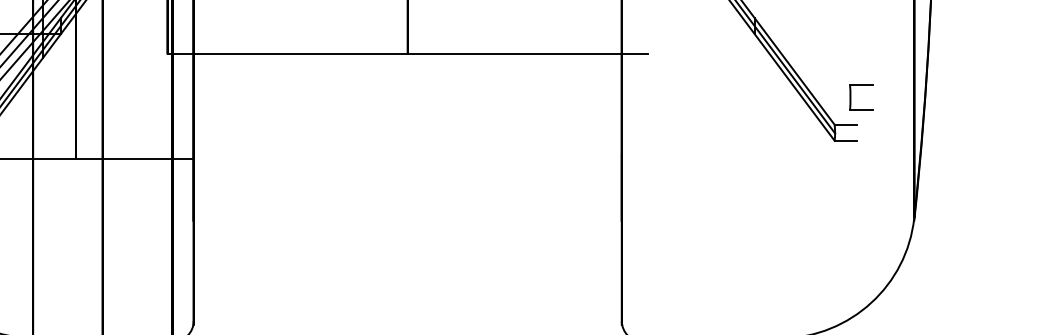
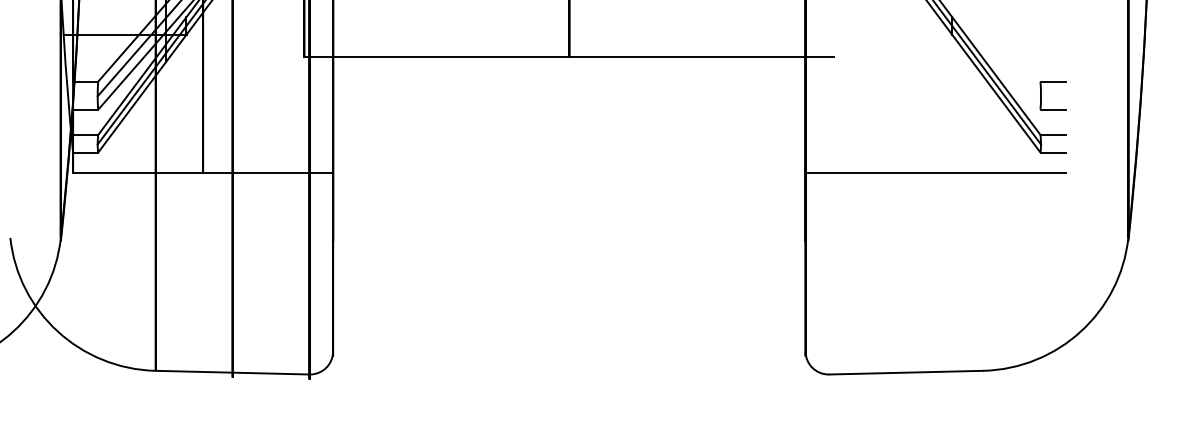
part: (850, 97) -> (1041, 95), moved
line: (739, 158) -> (935, 172), added

